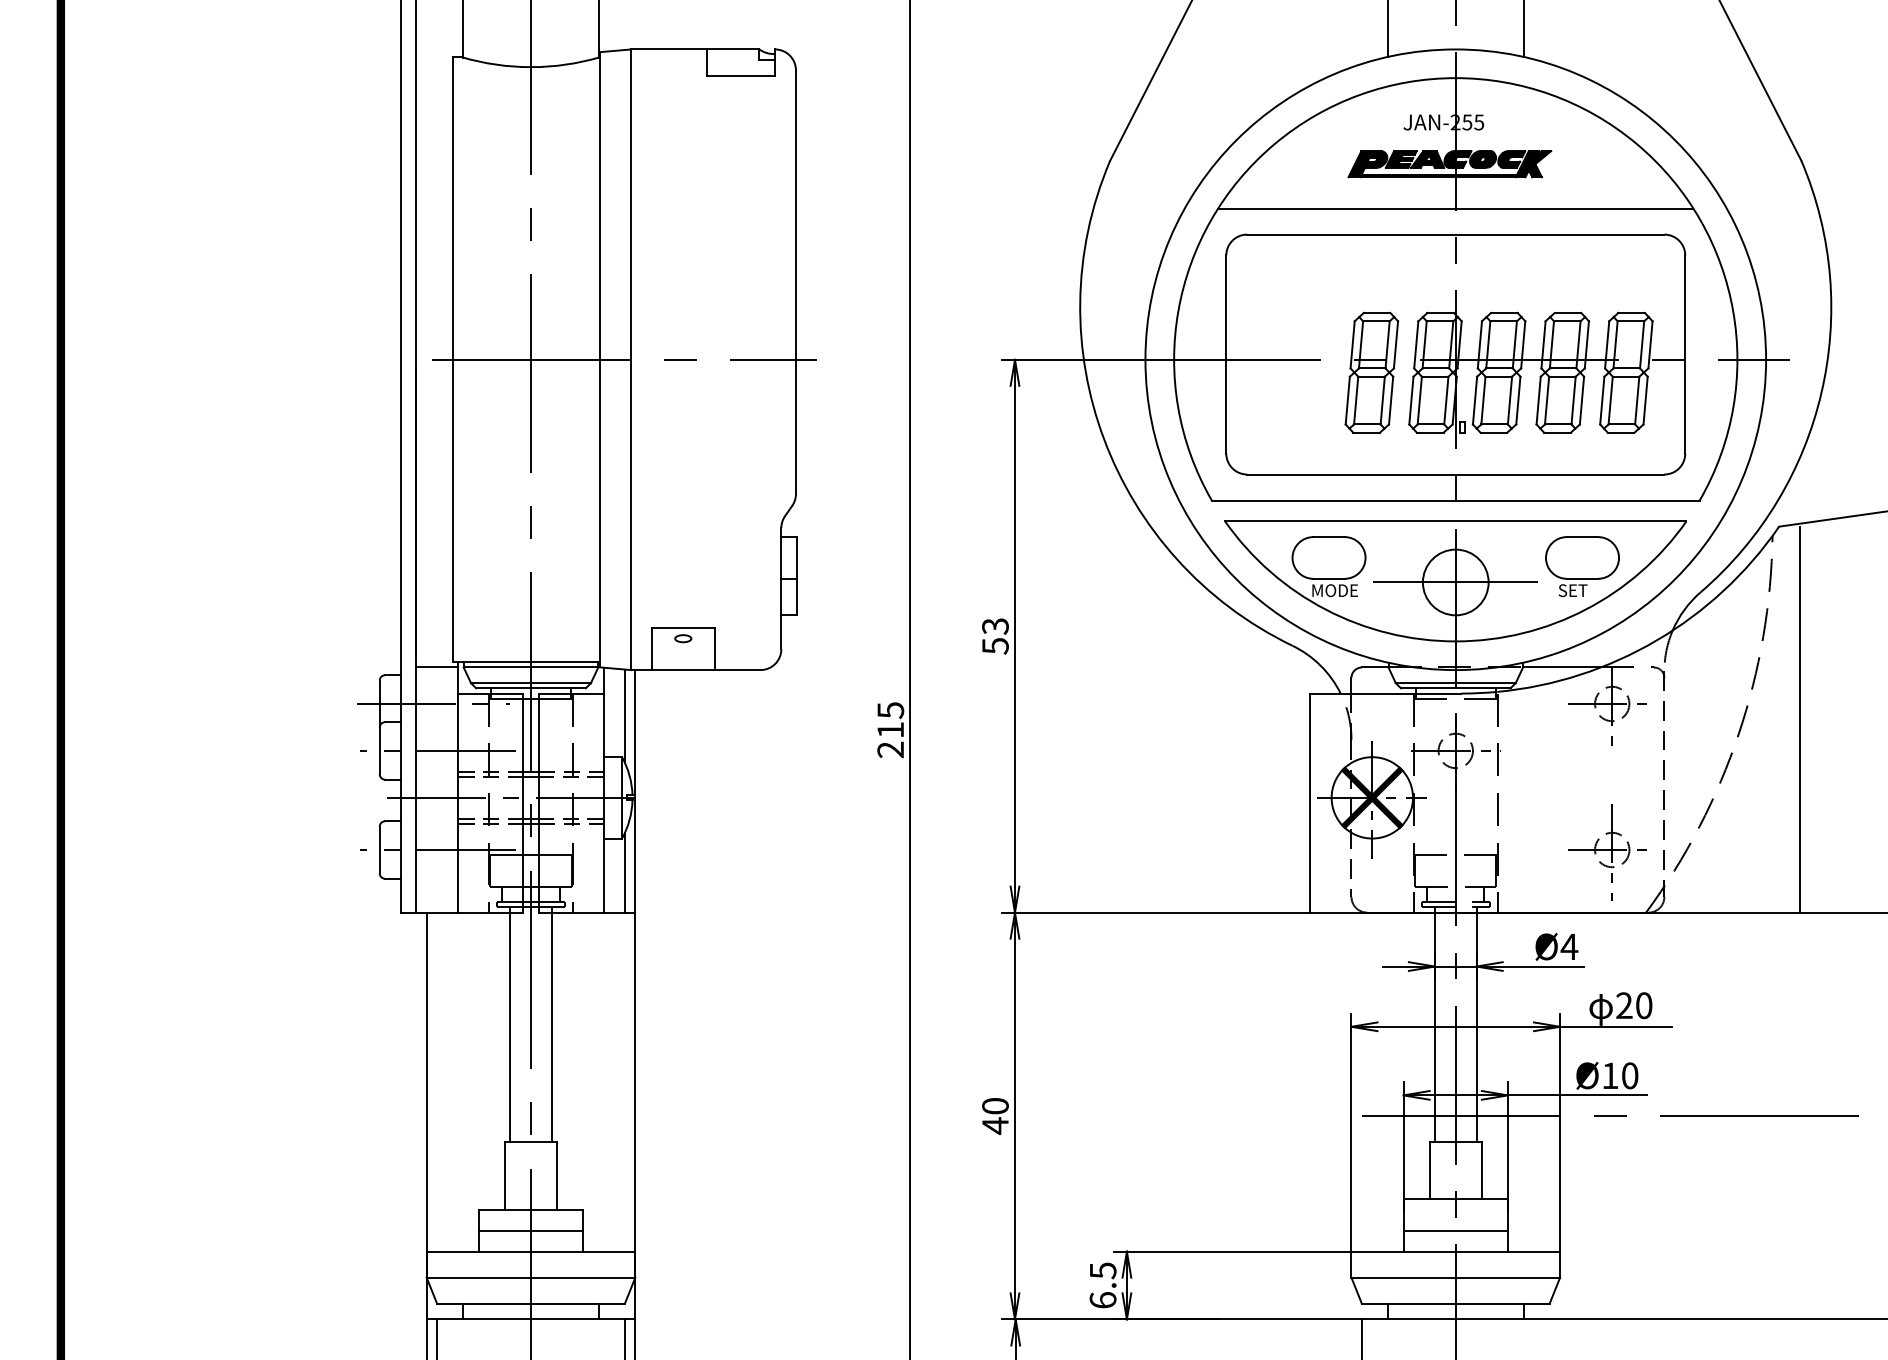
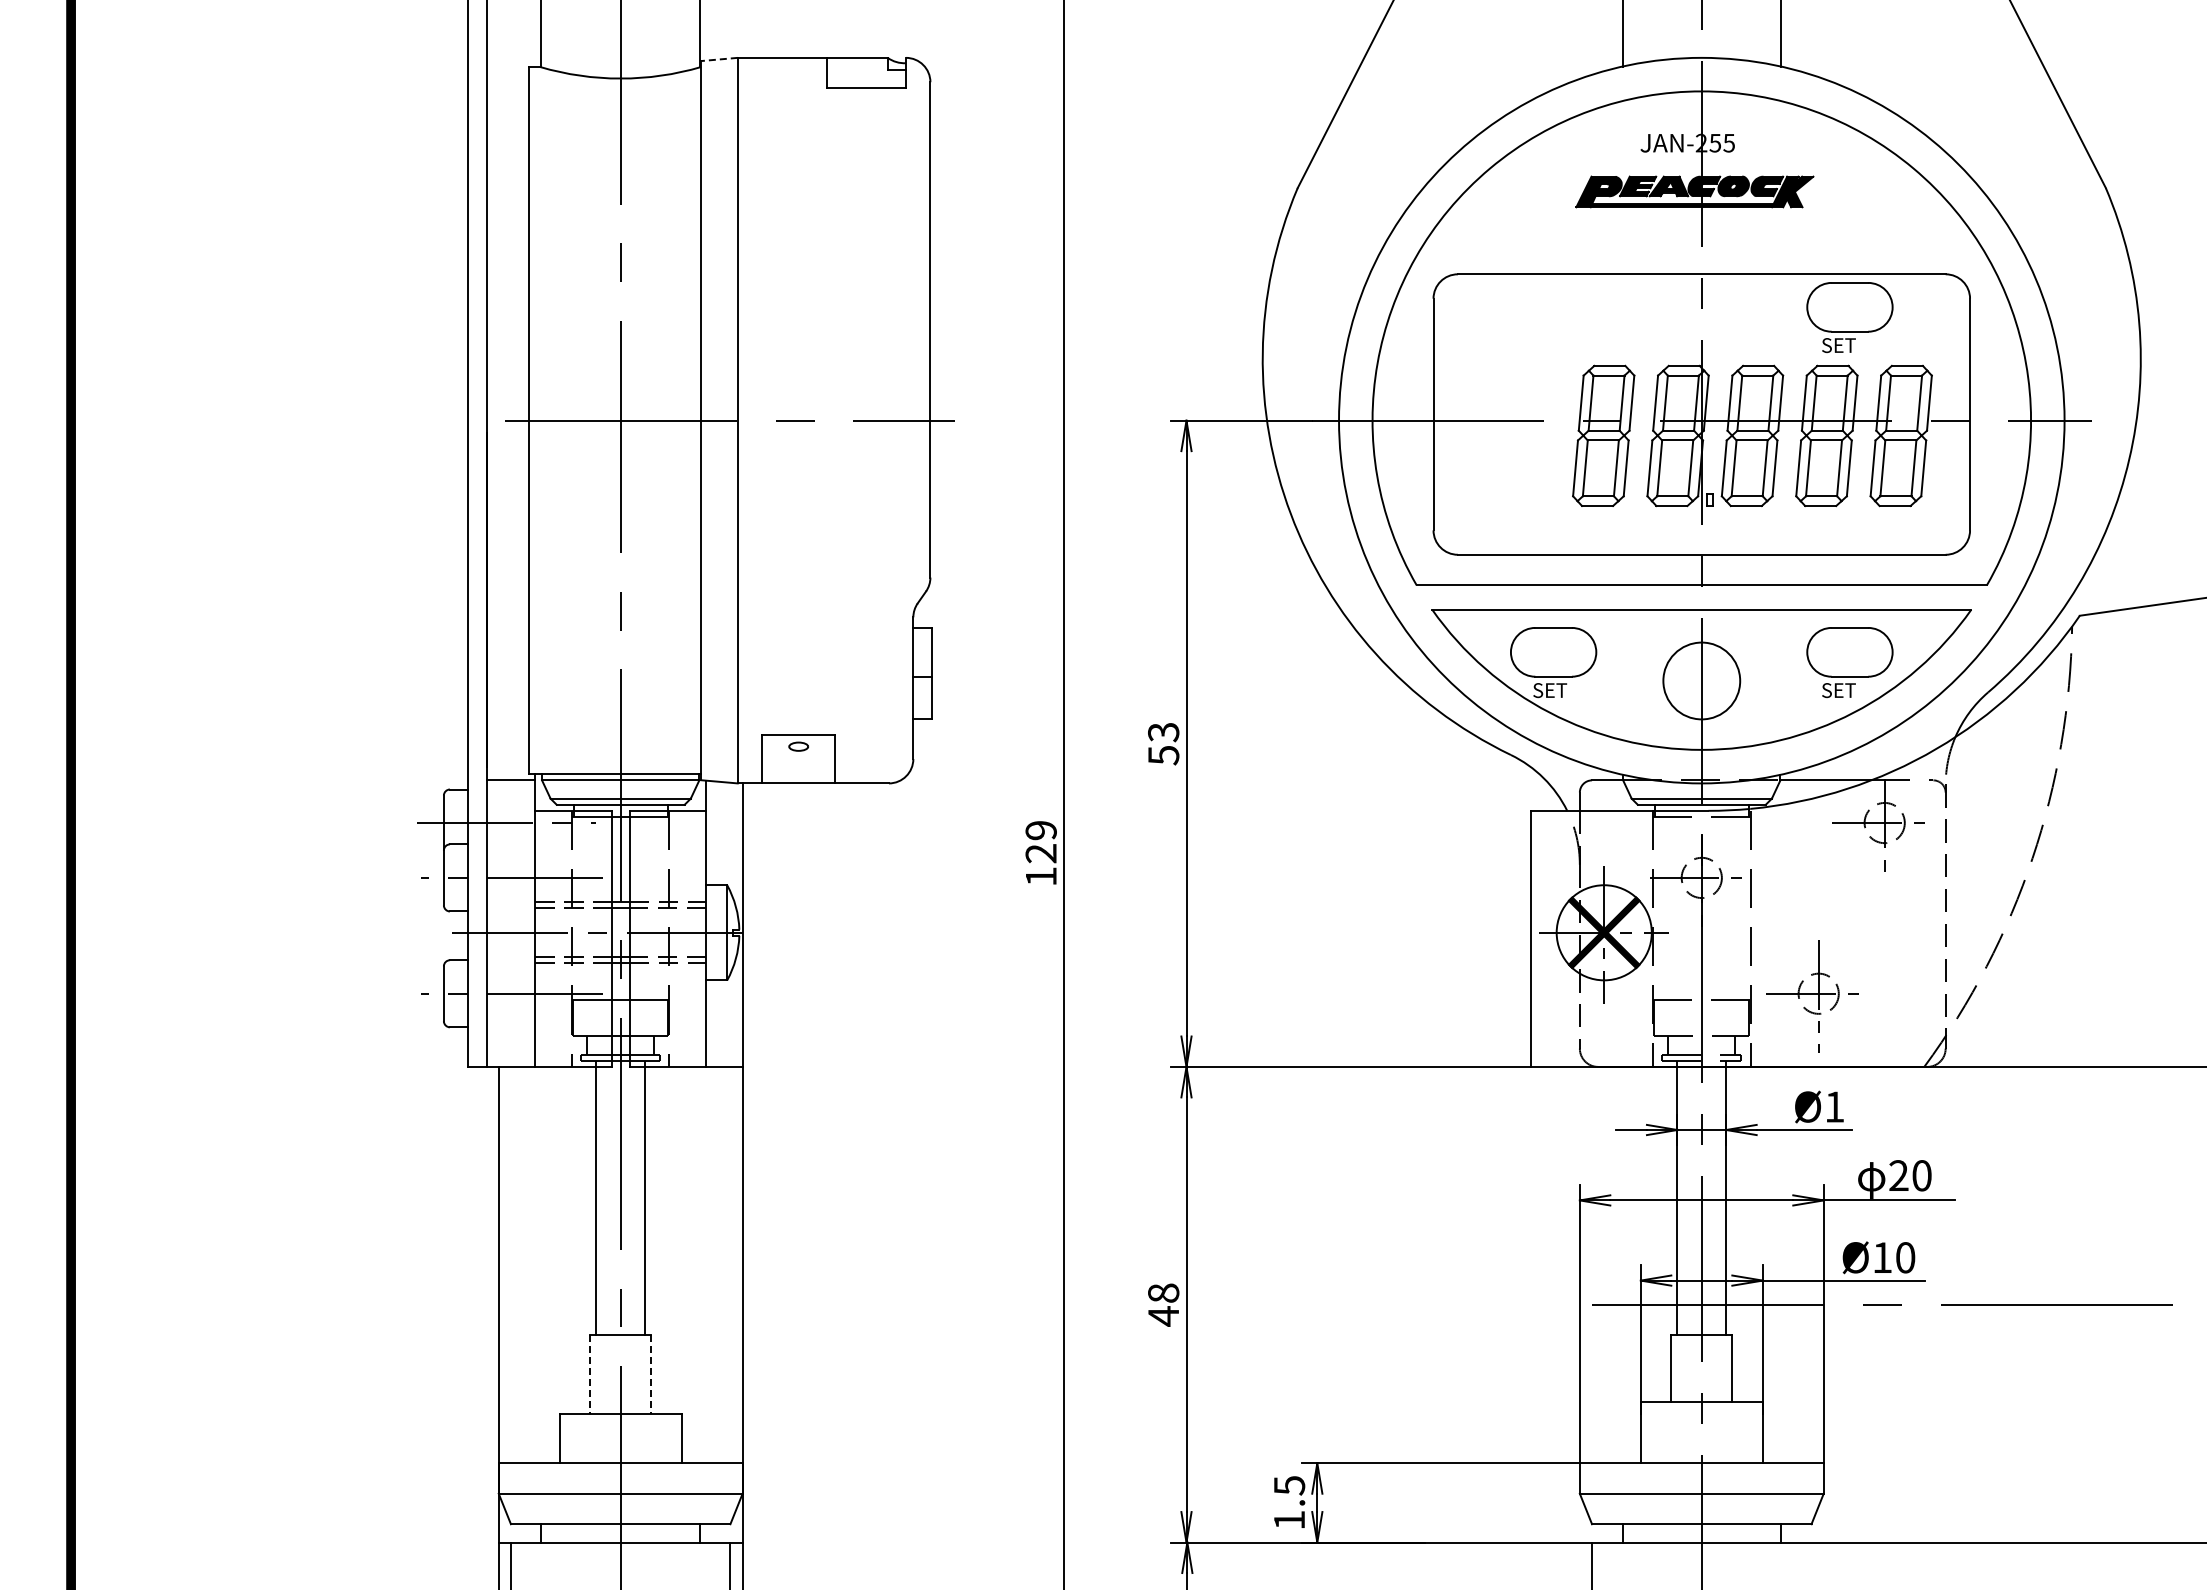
line: (614, 50) -> (718, 59), solid -> dashed
line: (1455, 208) -> (1701, 243), removed
part: (1582, 271) -> (1849, 317), added
line: (1455, 582) -> (1701, 680), removed
text: (1334, 590) -> (1560, 690), MODE -> SET
line: (624, 715) -> (730, 836), removed
line: (1800, 718) -> (2104, 840), removed
text: (890, 730) -> (1040, 853), 215 -> 129
part: (1606, 852) -> (1812, 996), moved
line: (624, 872) -> (730, 1019), removed
text: (1569, 946) -> (1834, 1106), Ø4 -> Ø1
text: (995, 1105) -> (1163, 1292), 40 -> 48
line: (505, 1175) -> (590, 1374), solid -> dashed
line: (557, 1175) -> (651, 1374), solid -> dashed
line: (530, 1230) -> (620, 1438), removed
line: (1455, 1230) -> (1701, 1438), removed
text: (1103, 1299) -> (1289, 1519), 6.5 -> 1.5

